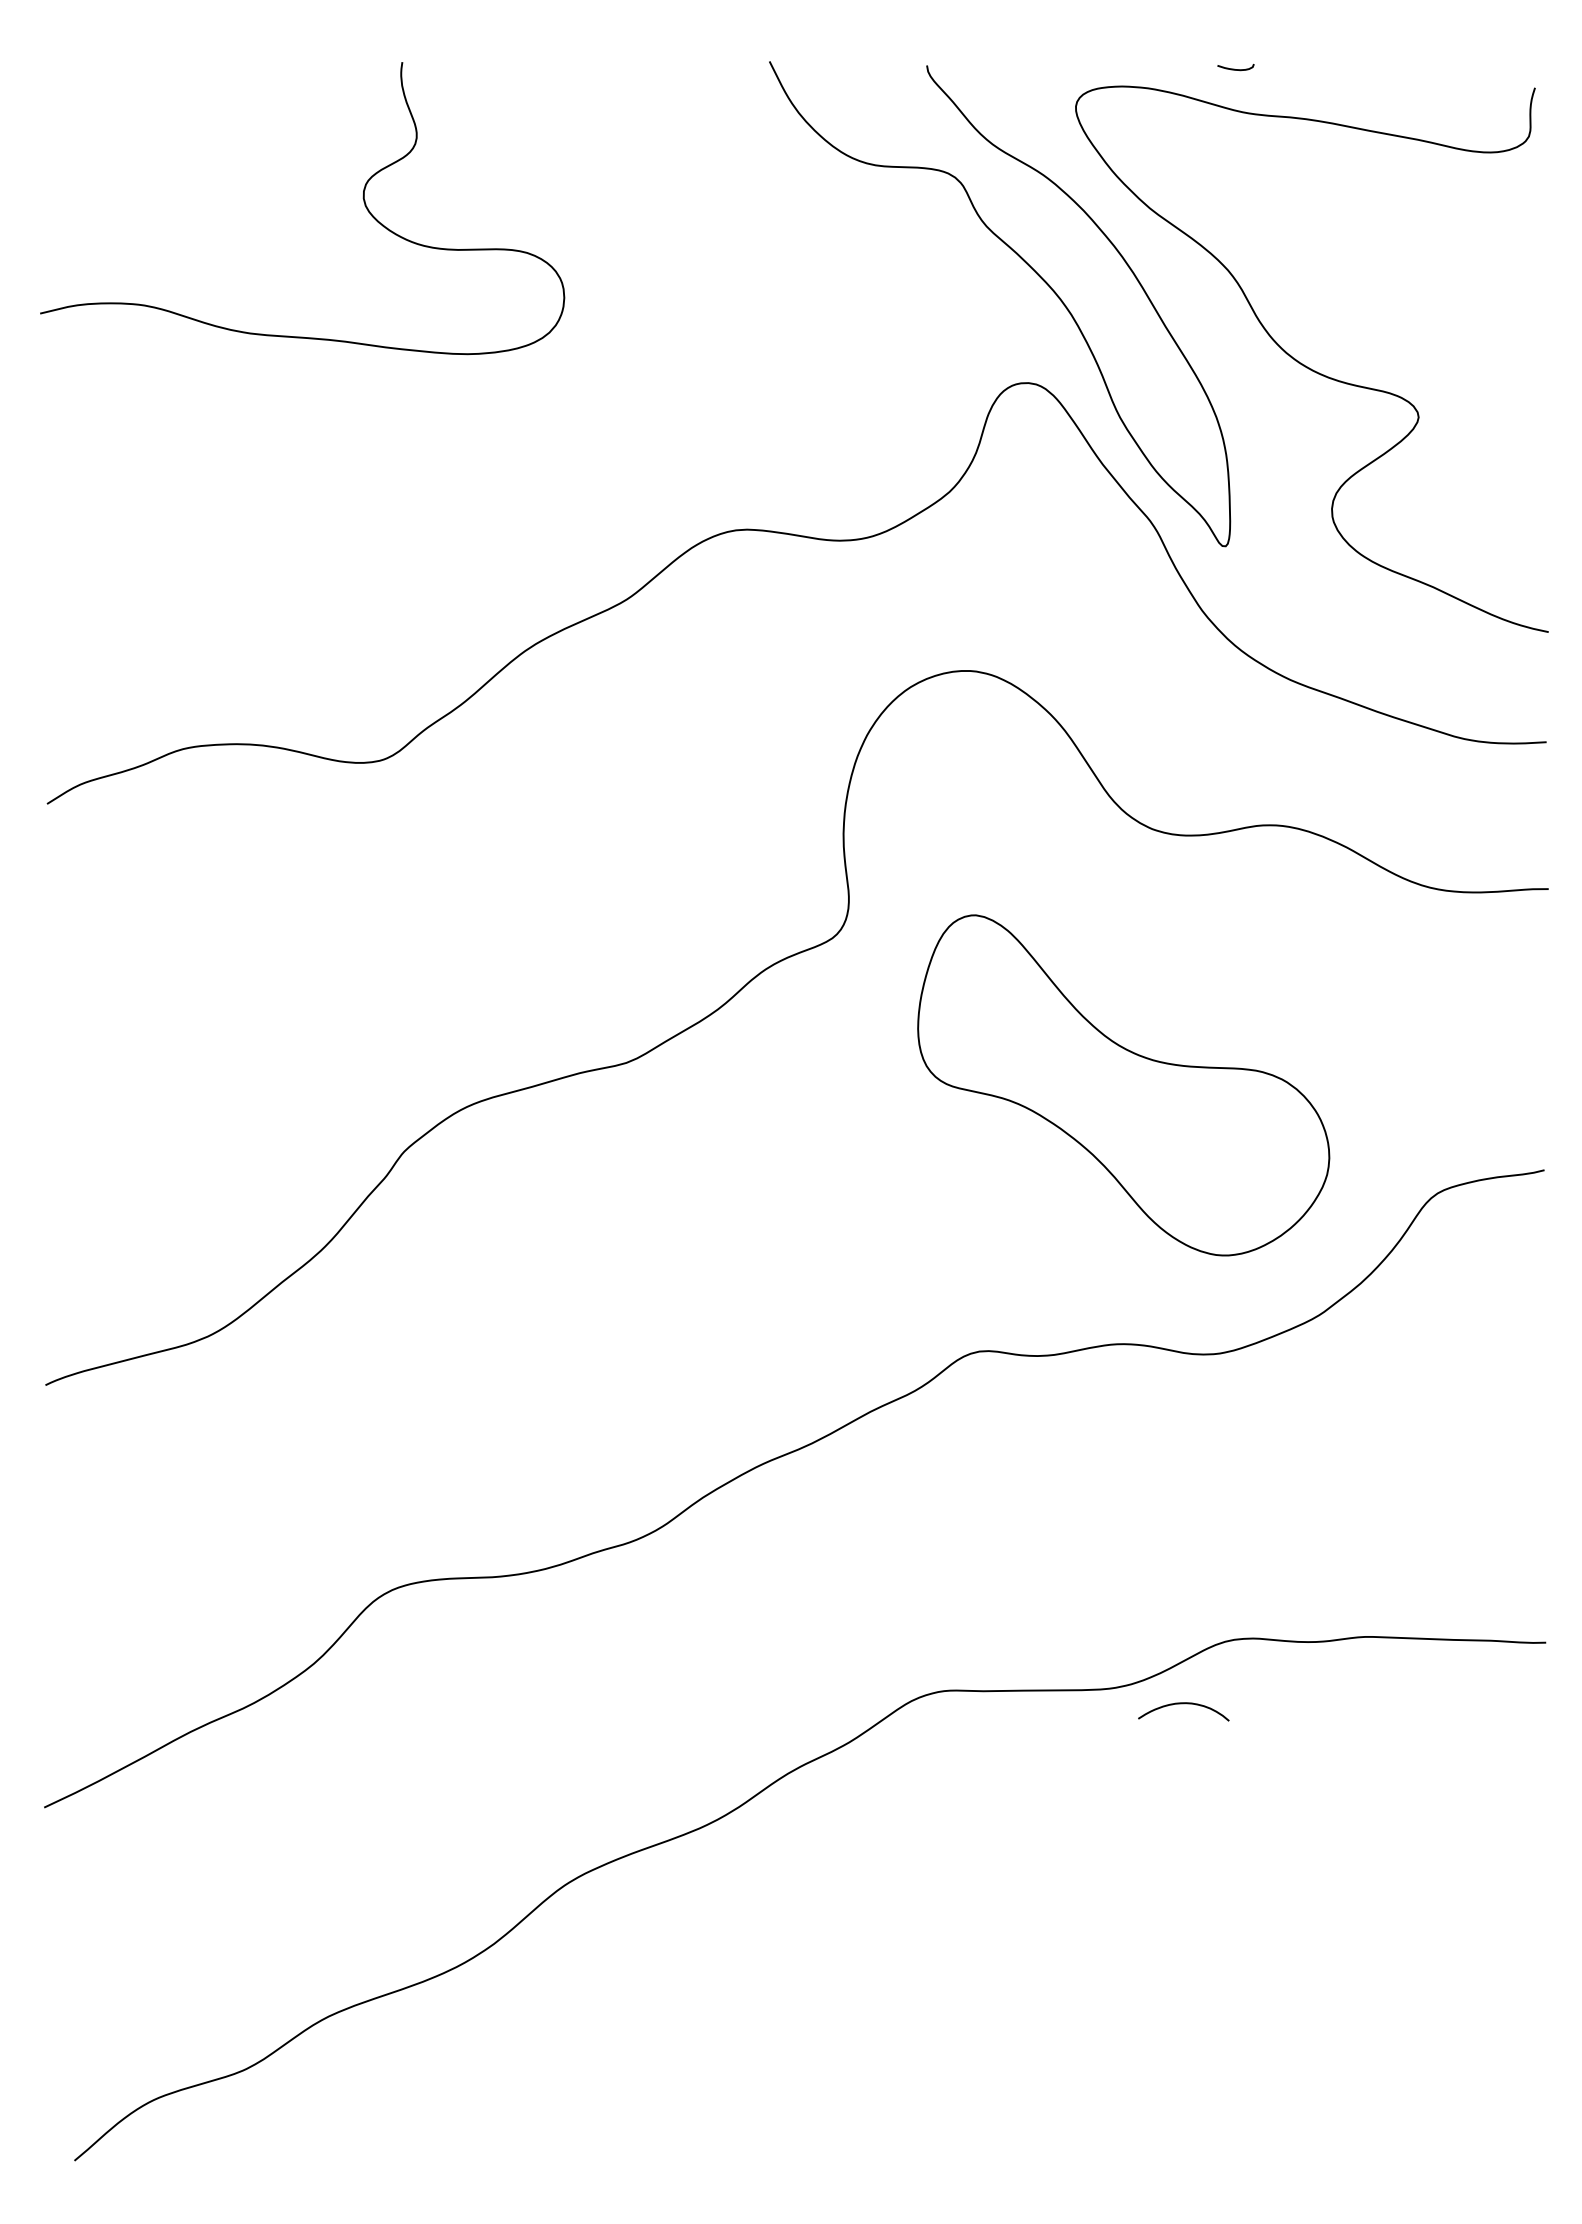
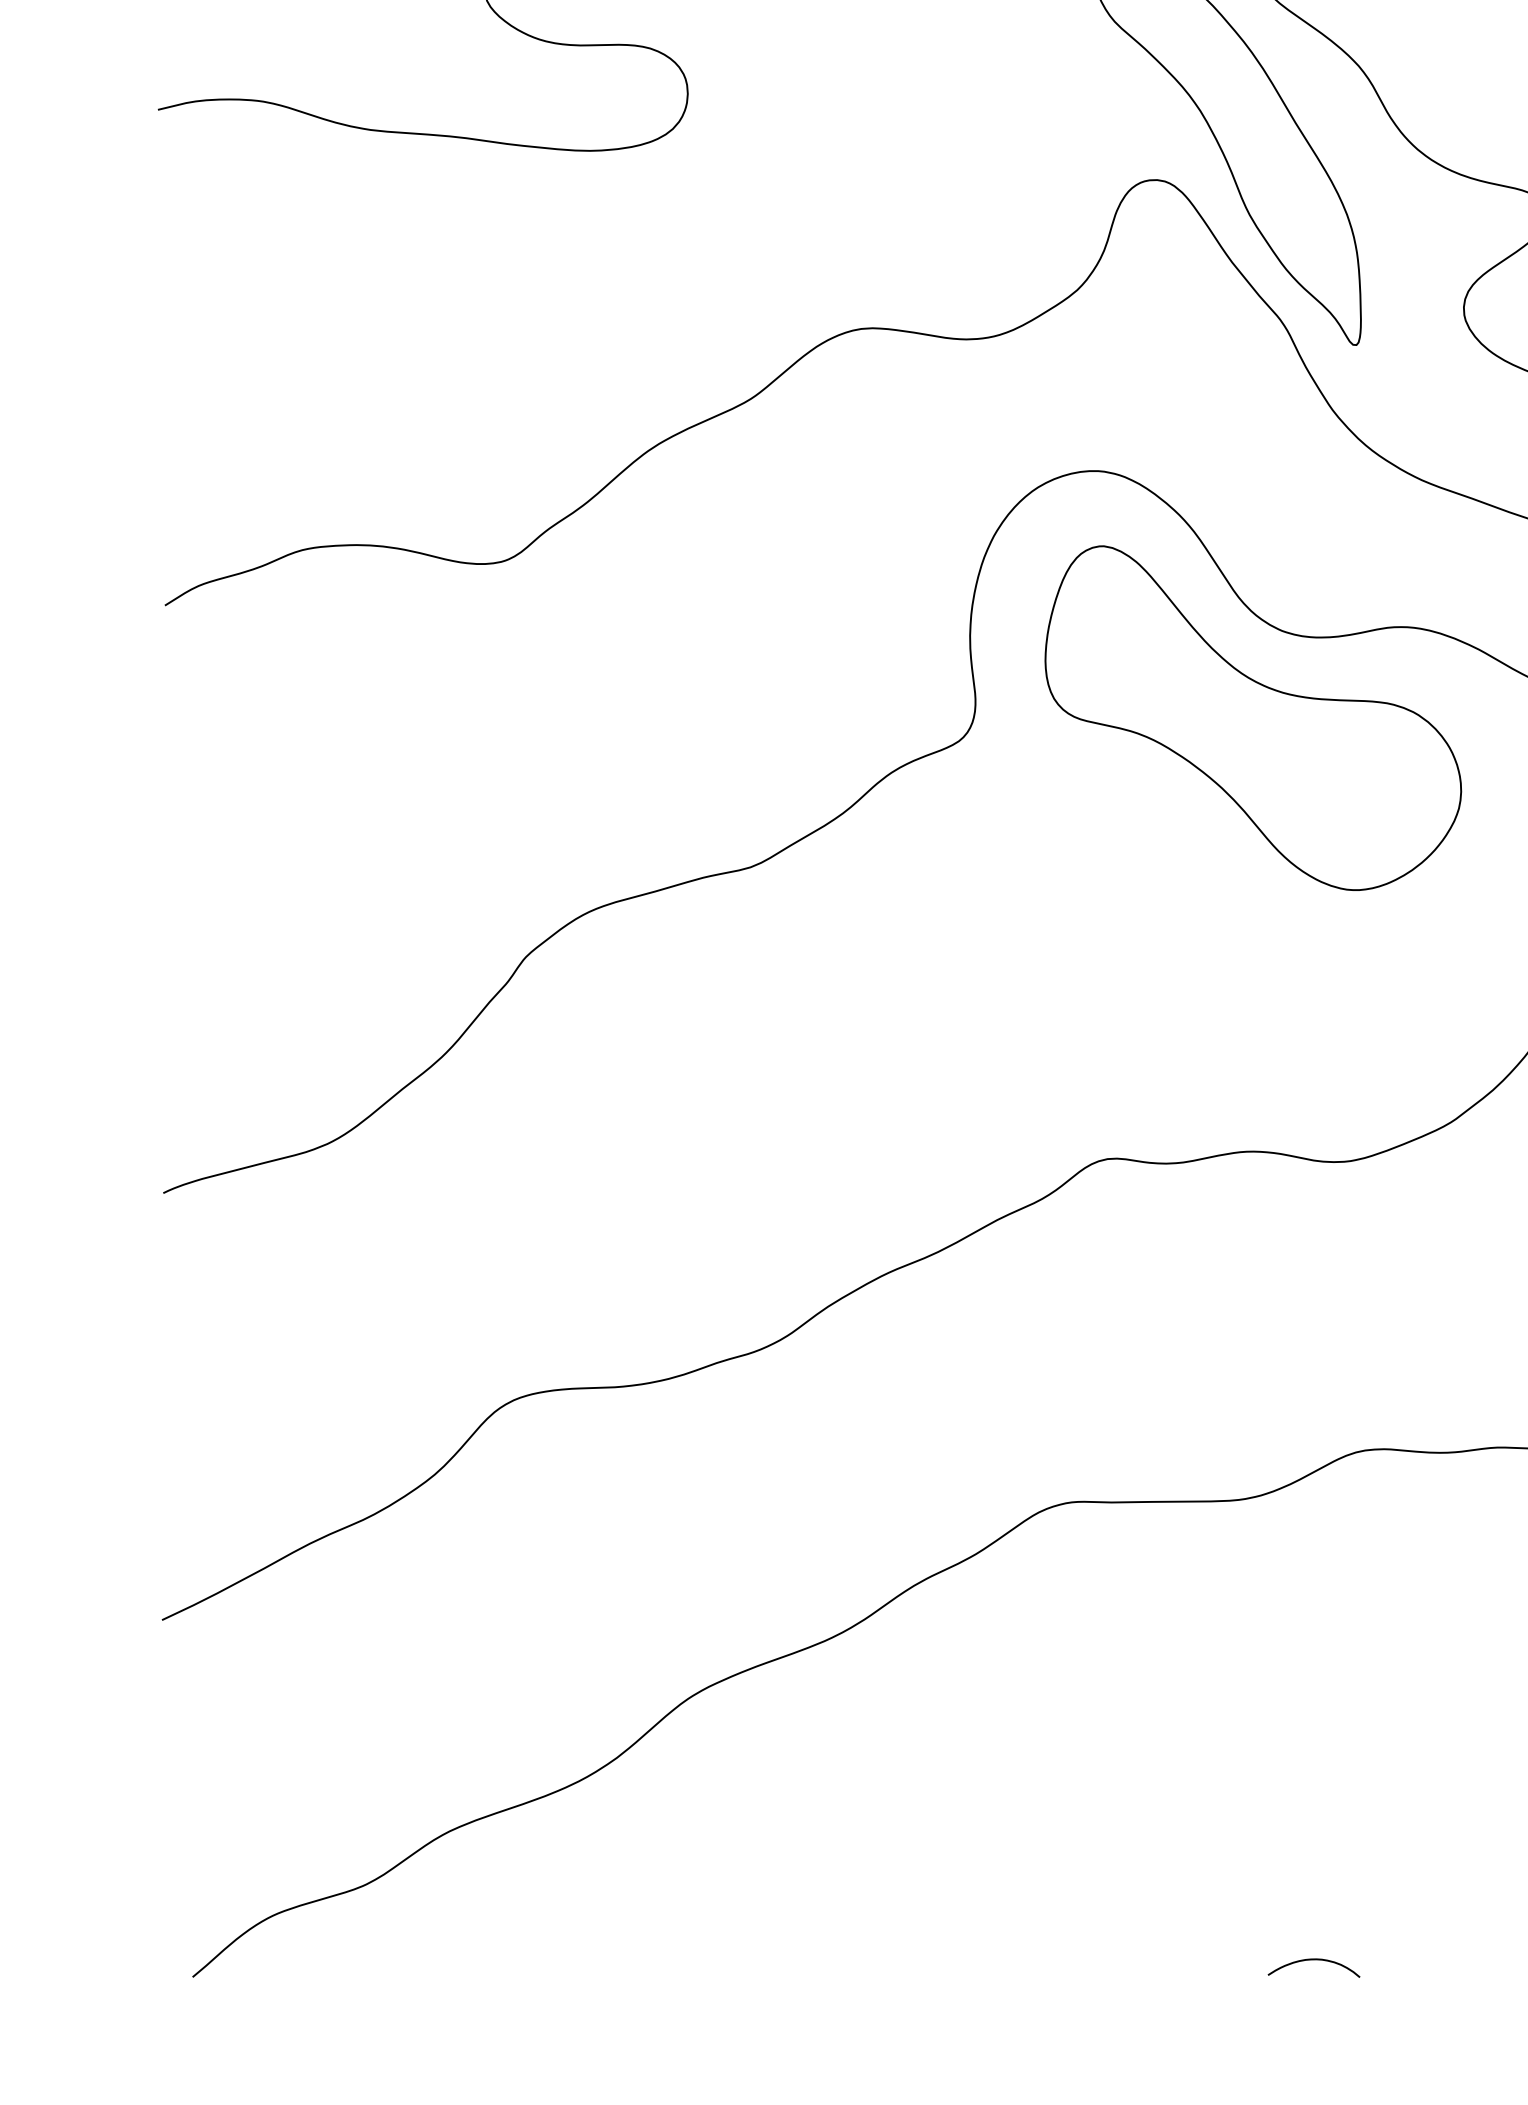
part: (1123, 1085) -> (1253, 718), moved
curve: (1183, 1704) -> (1313, 1960), moved

